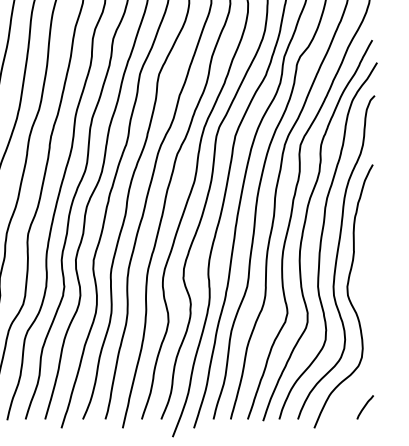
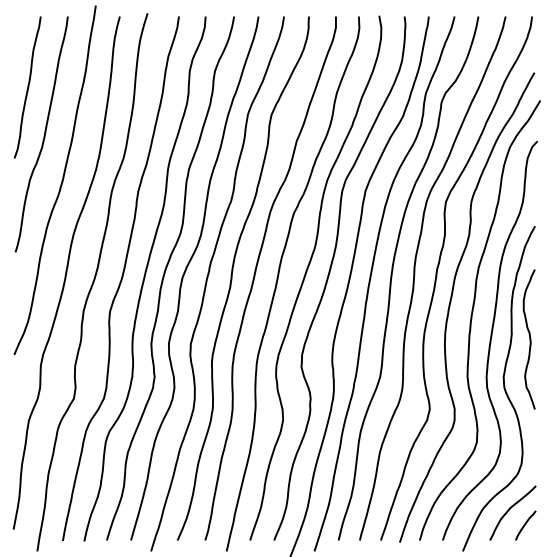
curve: (368, 256) -> (529, 339), added
curve: (352, 394) -> (510, 509), added

